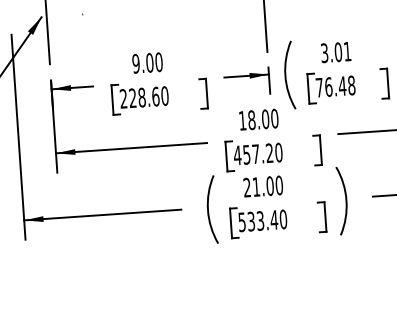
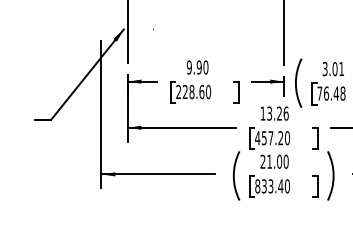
text: (148, 62) -> (198, 67), 9.00 -> 9.90
text: (262, 119) -> (277, 113), 18.00 -> 13.26
text: (241, 222) -> (257, 186), 533.40 -> 833.40

